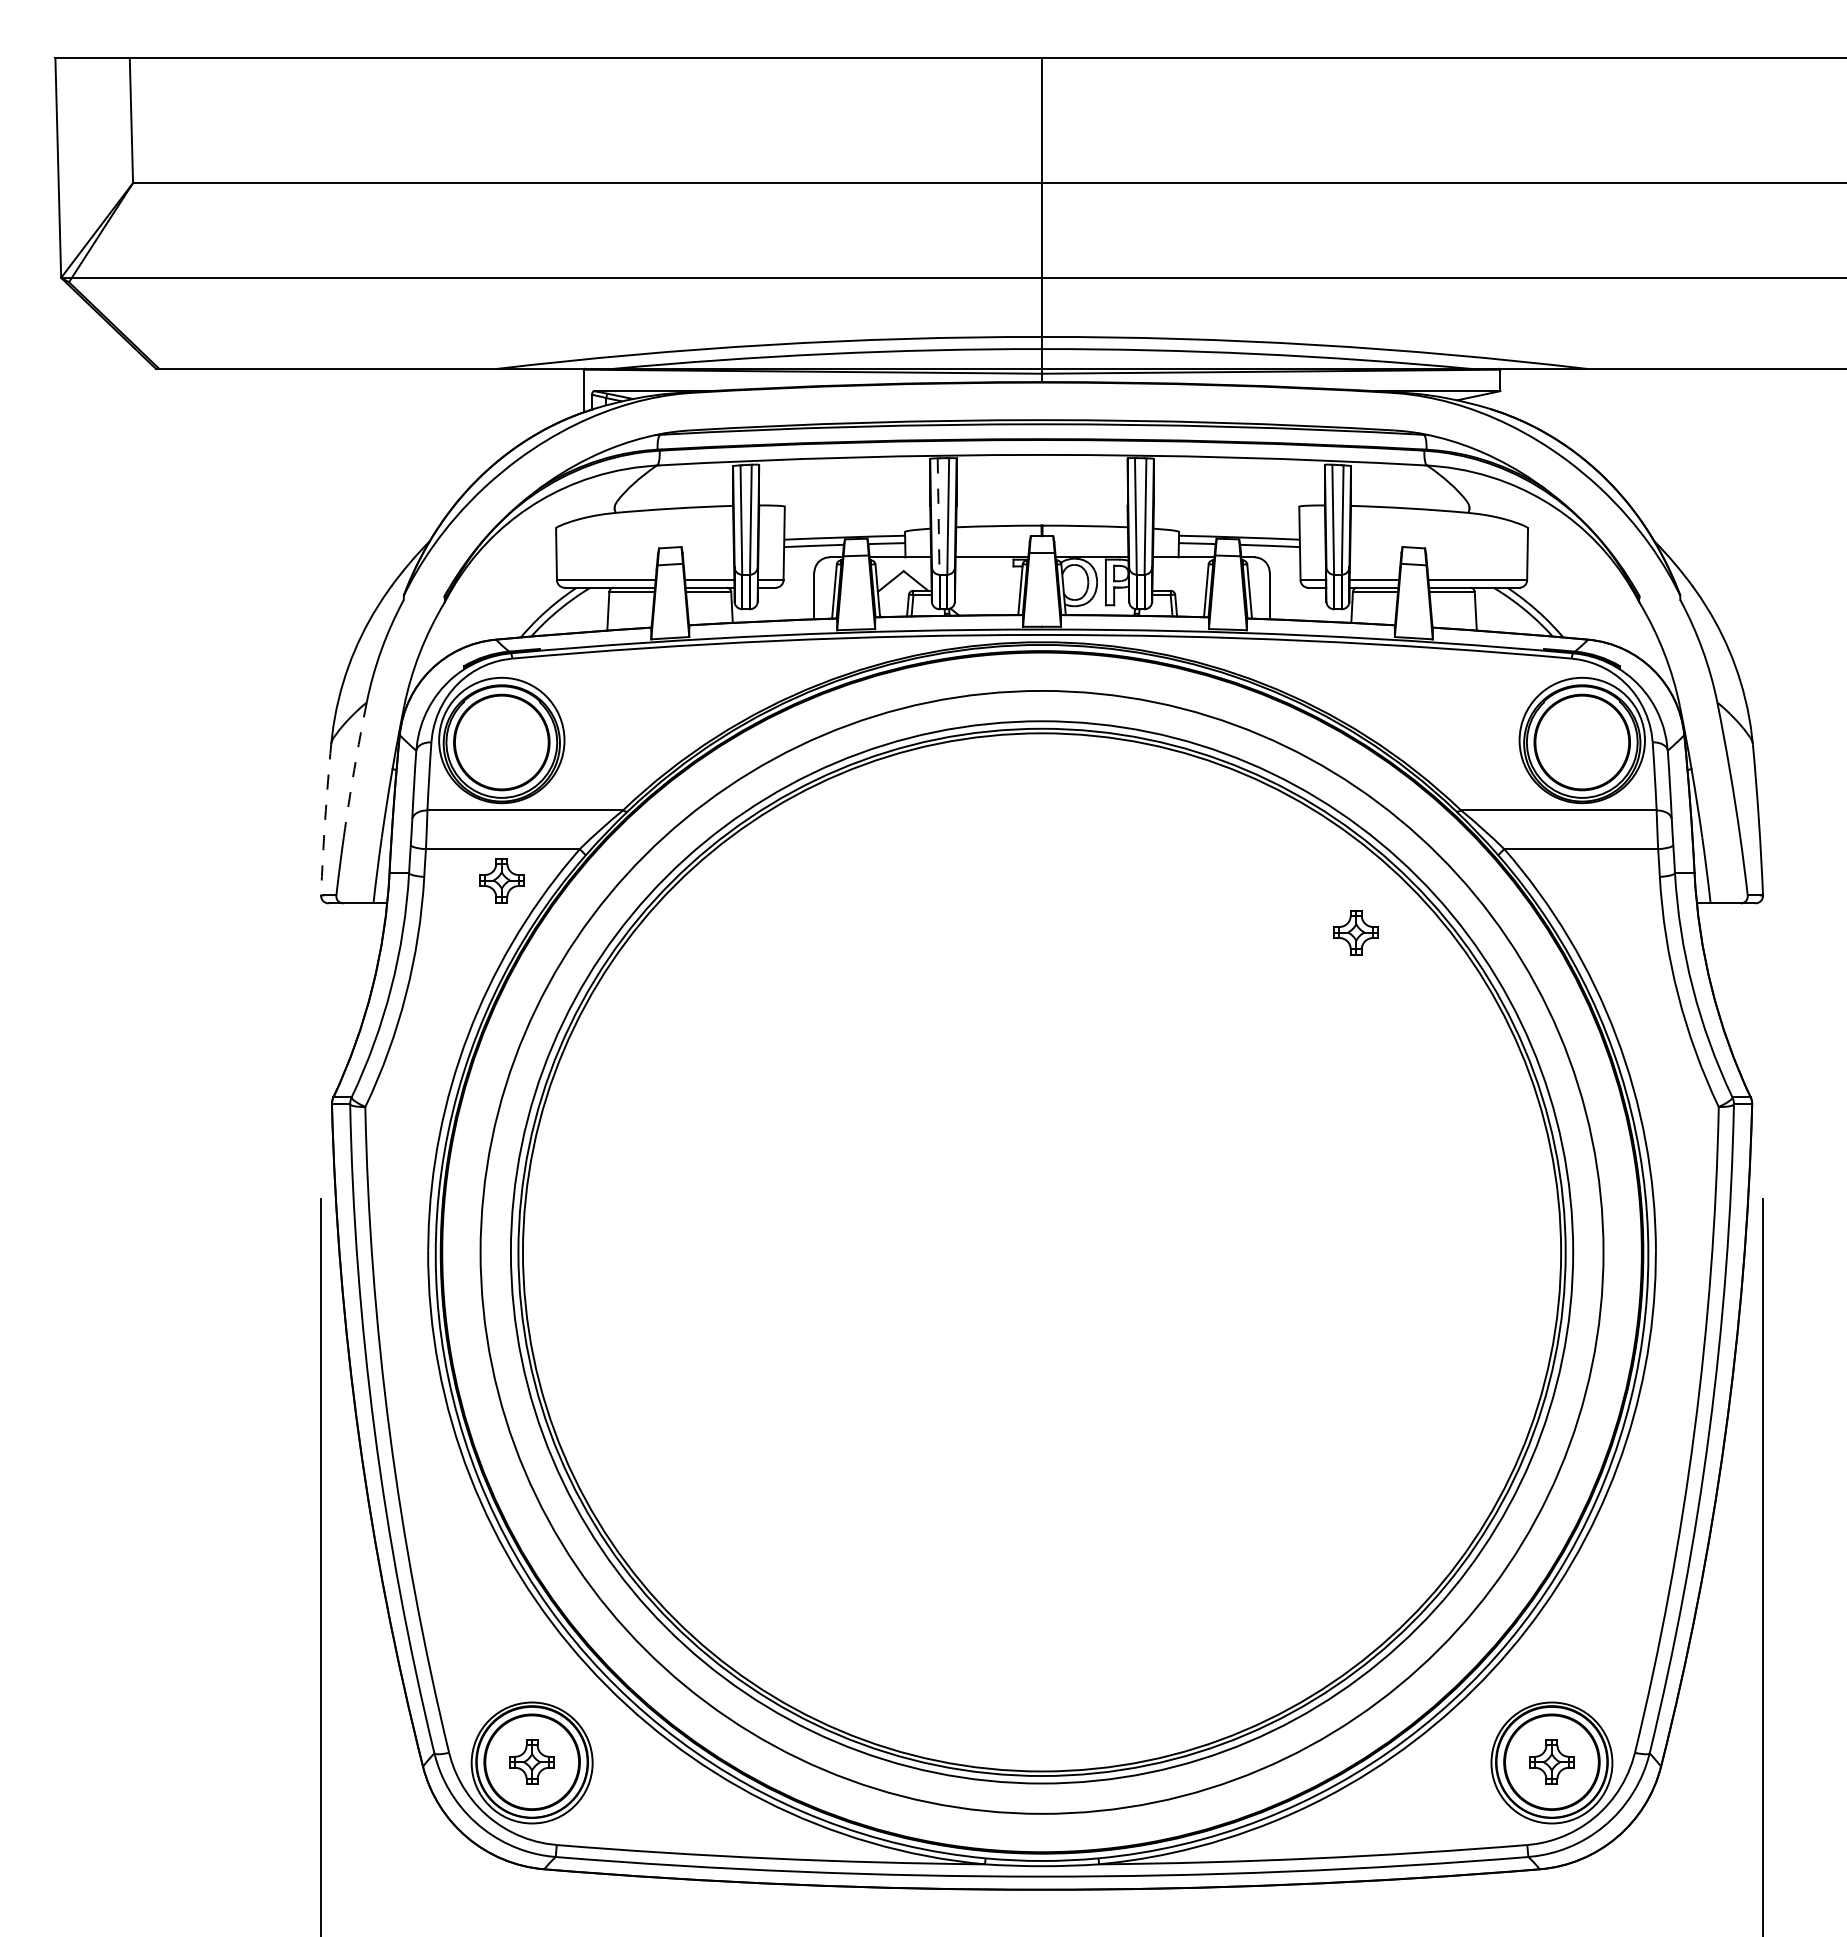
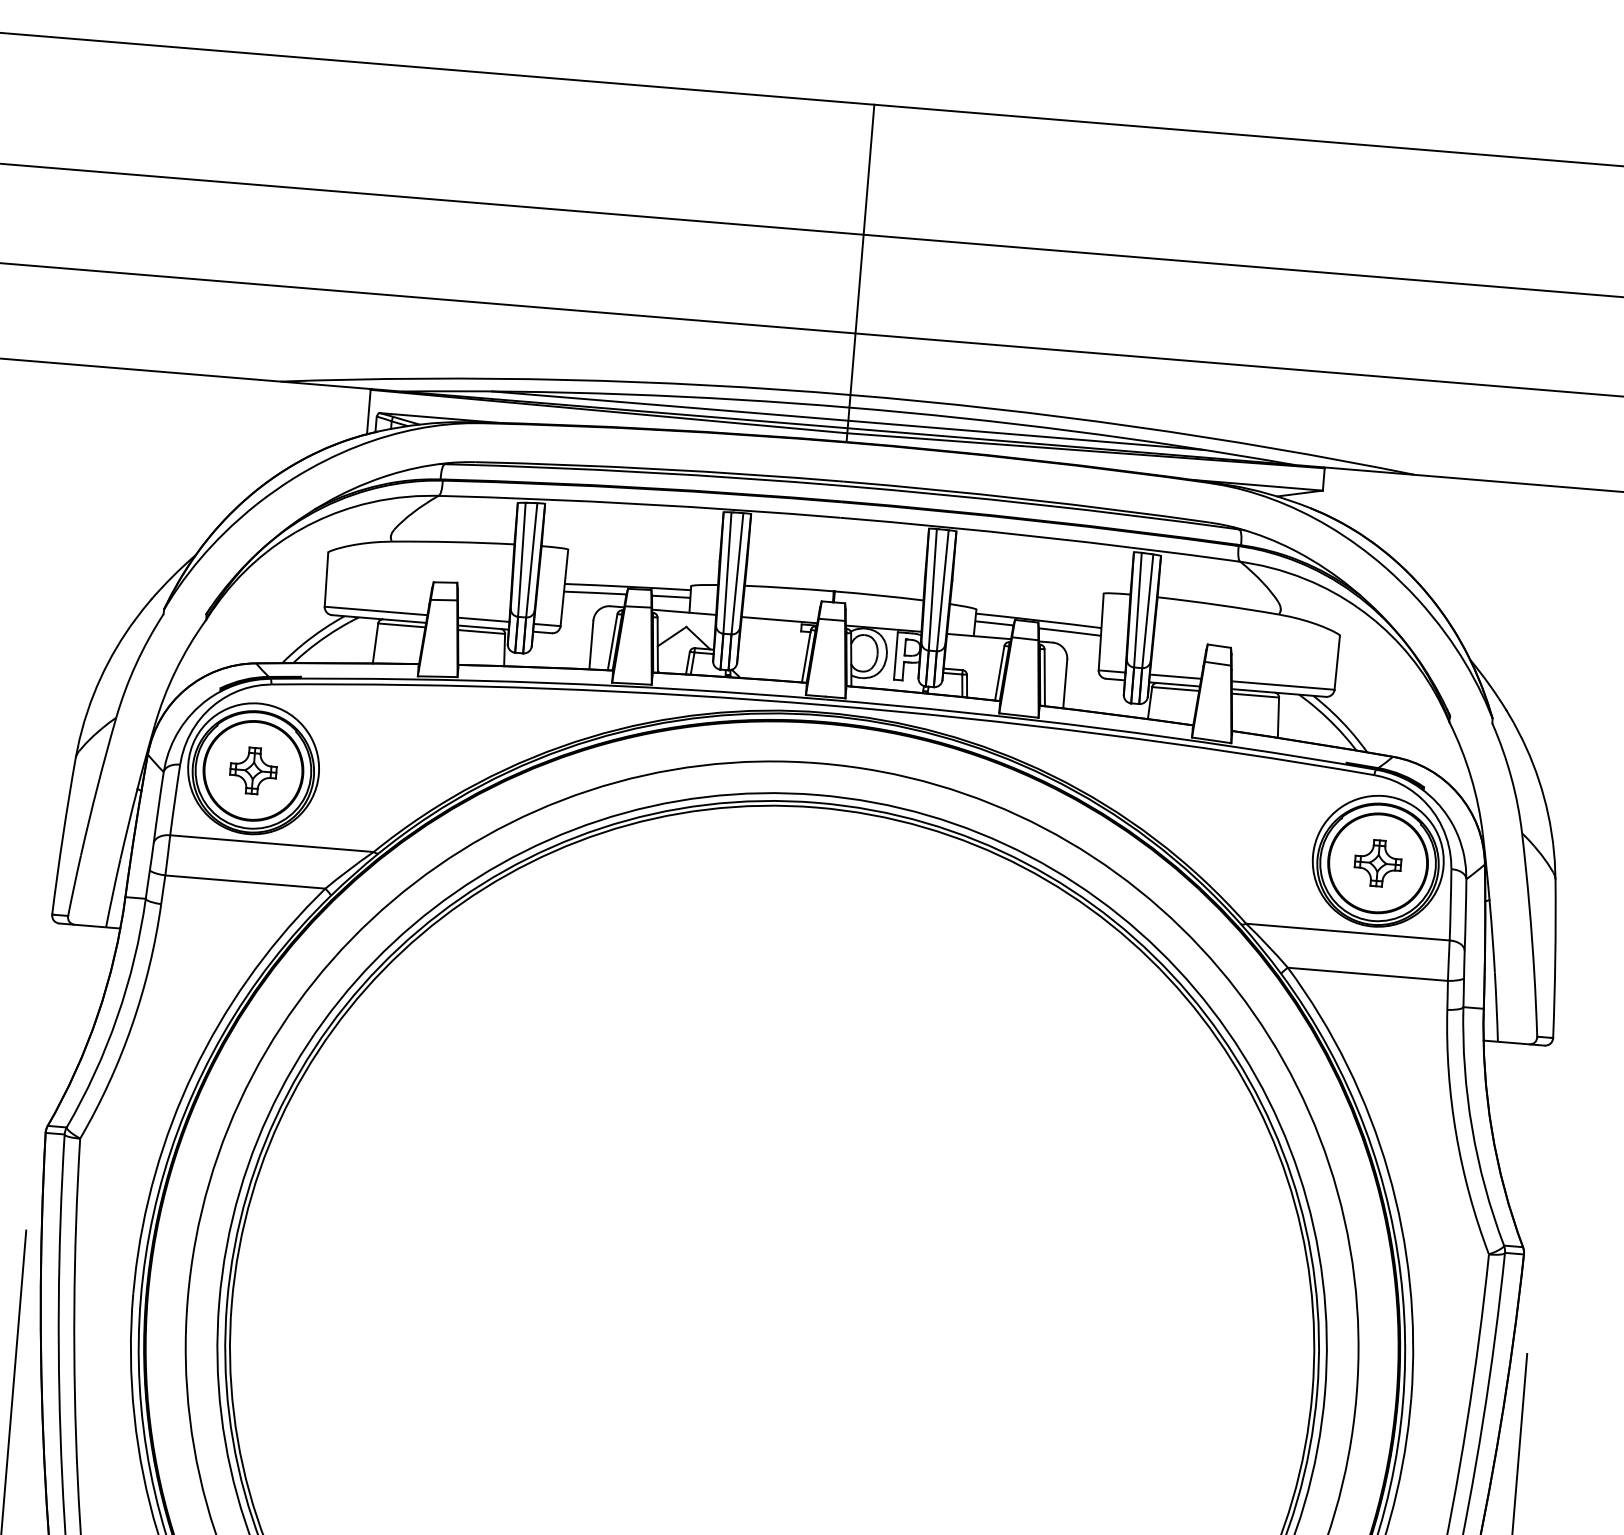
line: (1041, 361) -> (847, 420), added
line: (938, 517) -> (727, 574), dashed -> solid
arc: (354, 769) -> (97, 786), dashed -> solid
arc: (325, 819) -> (63, 835), dashed -> solid
part: (501, 880) -> (253, 770), moved
part: (1355, 932) -> (1377, 863), moved

